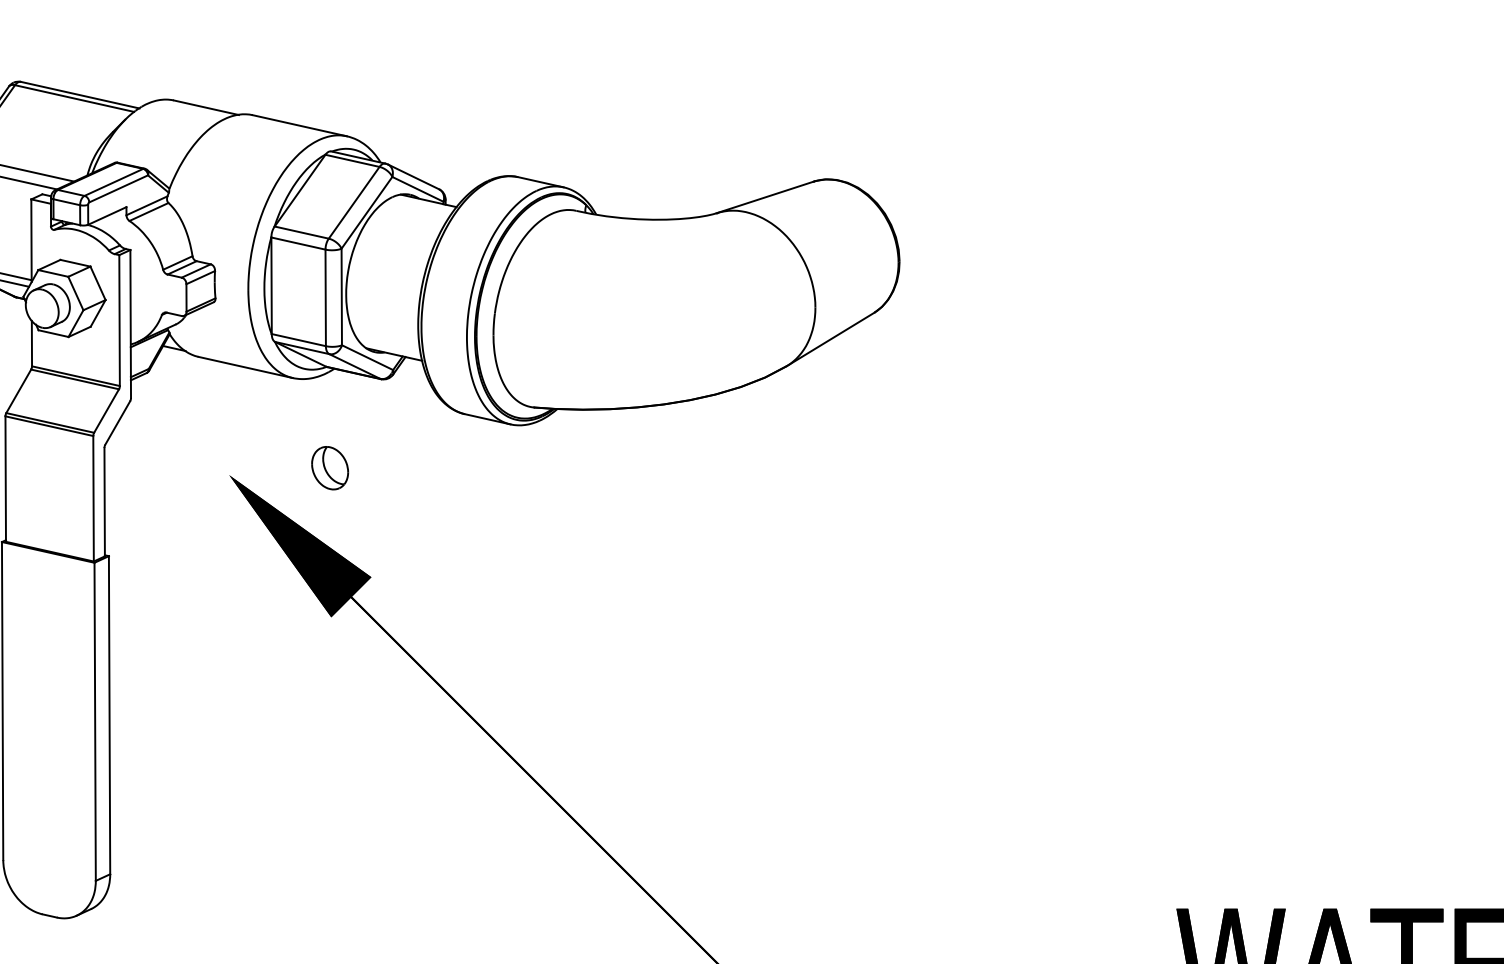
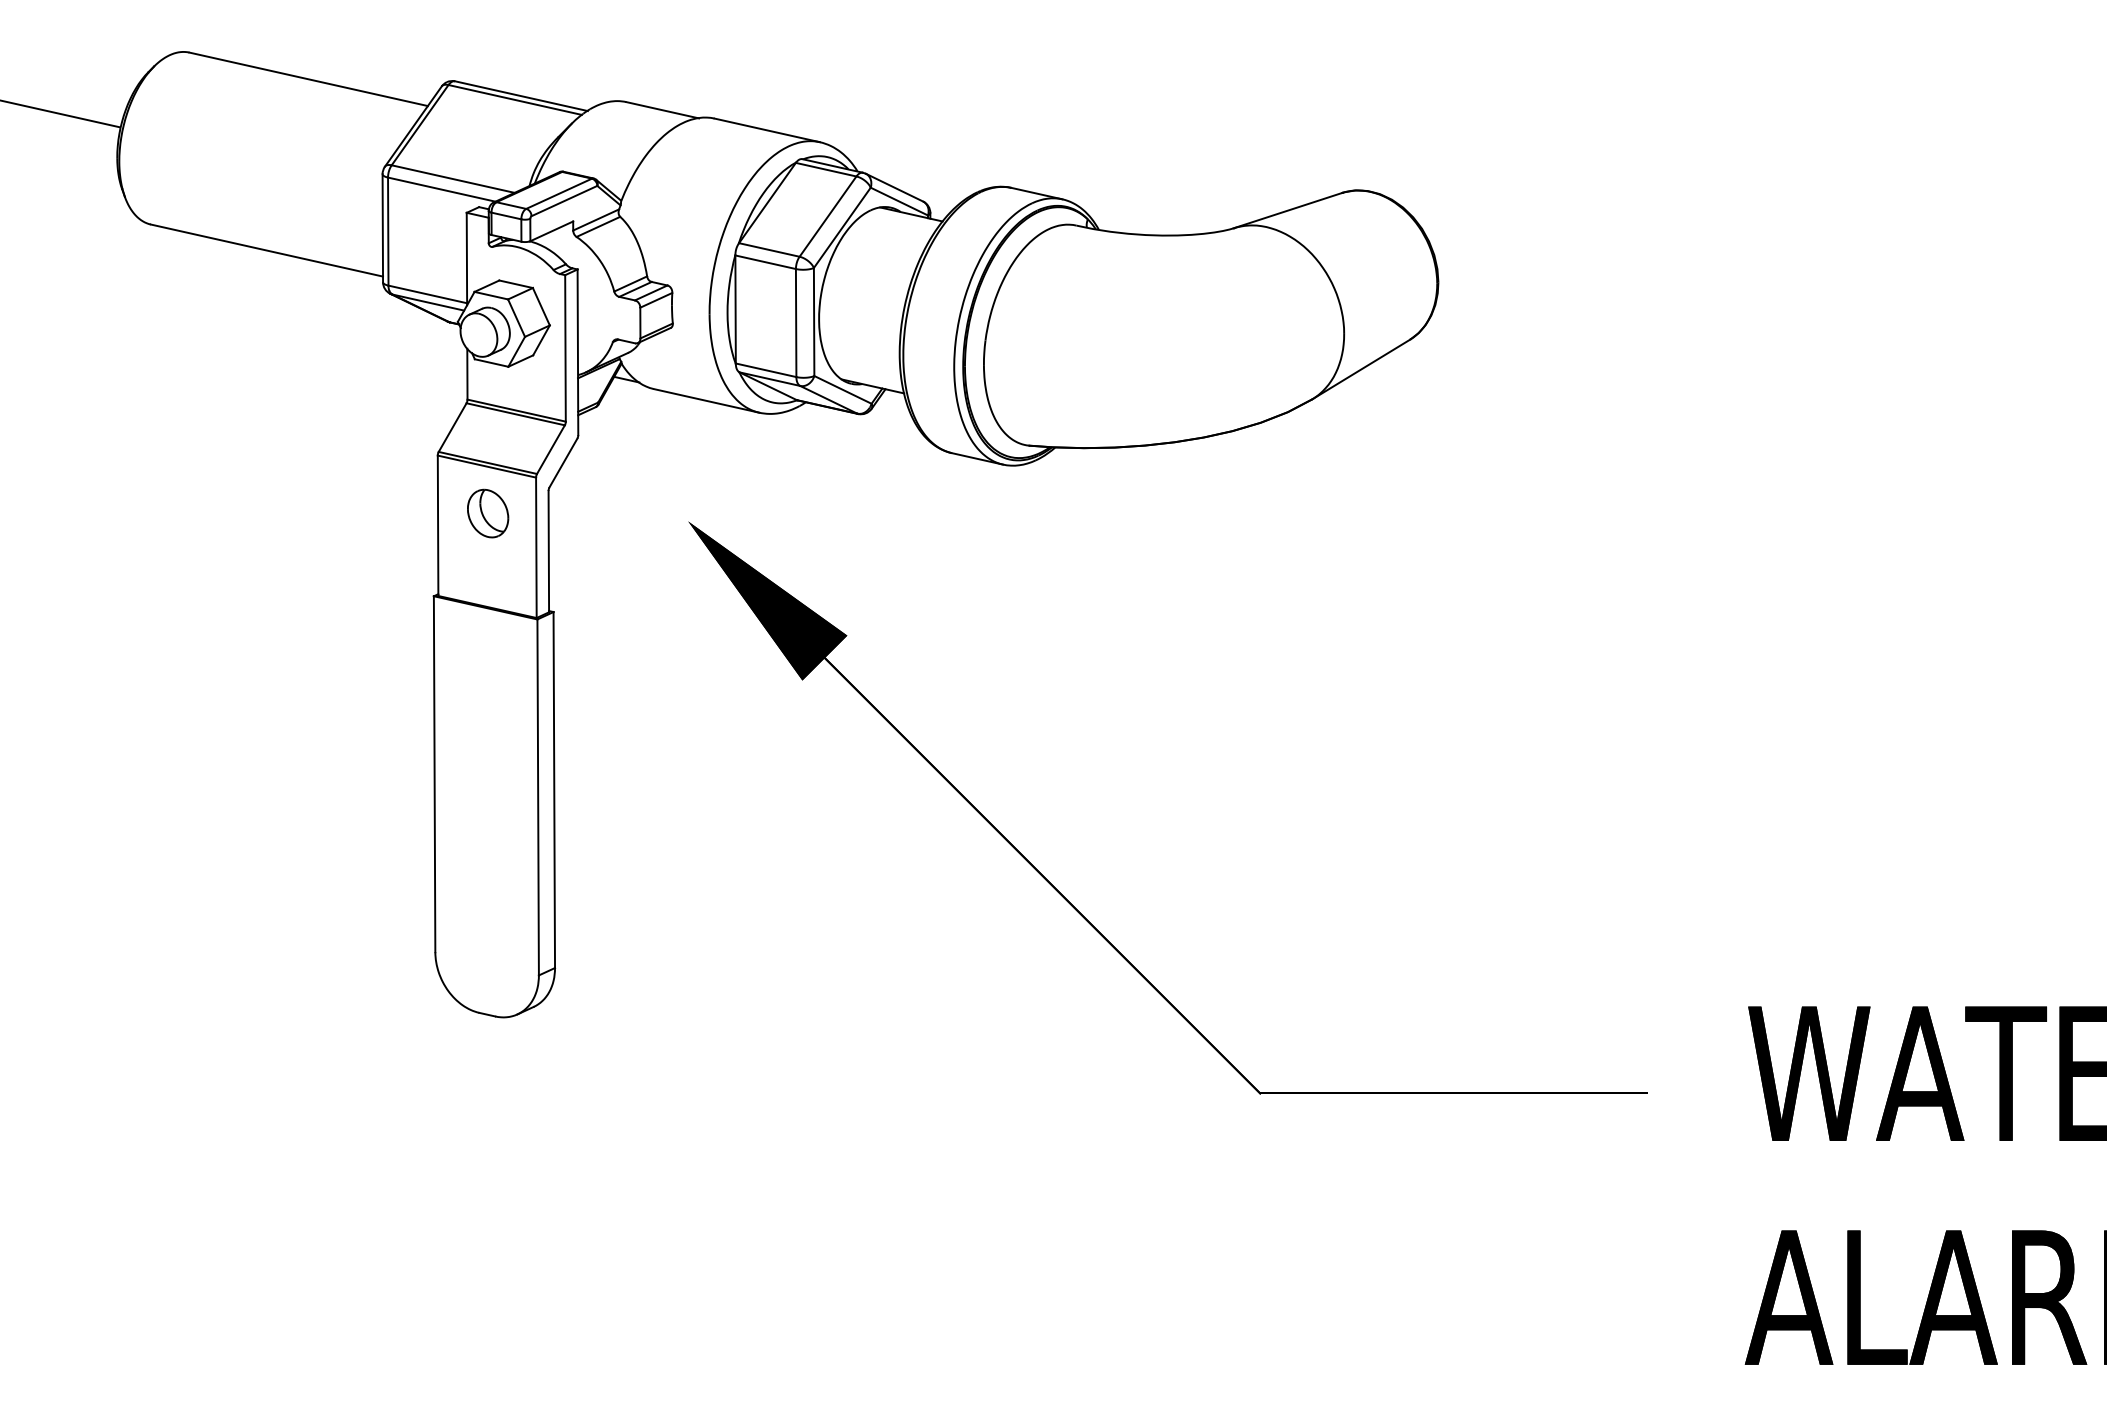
part: (330, 468) -> (488, 513), moved

